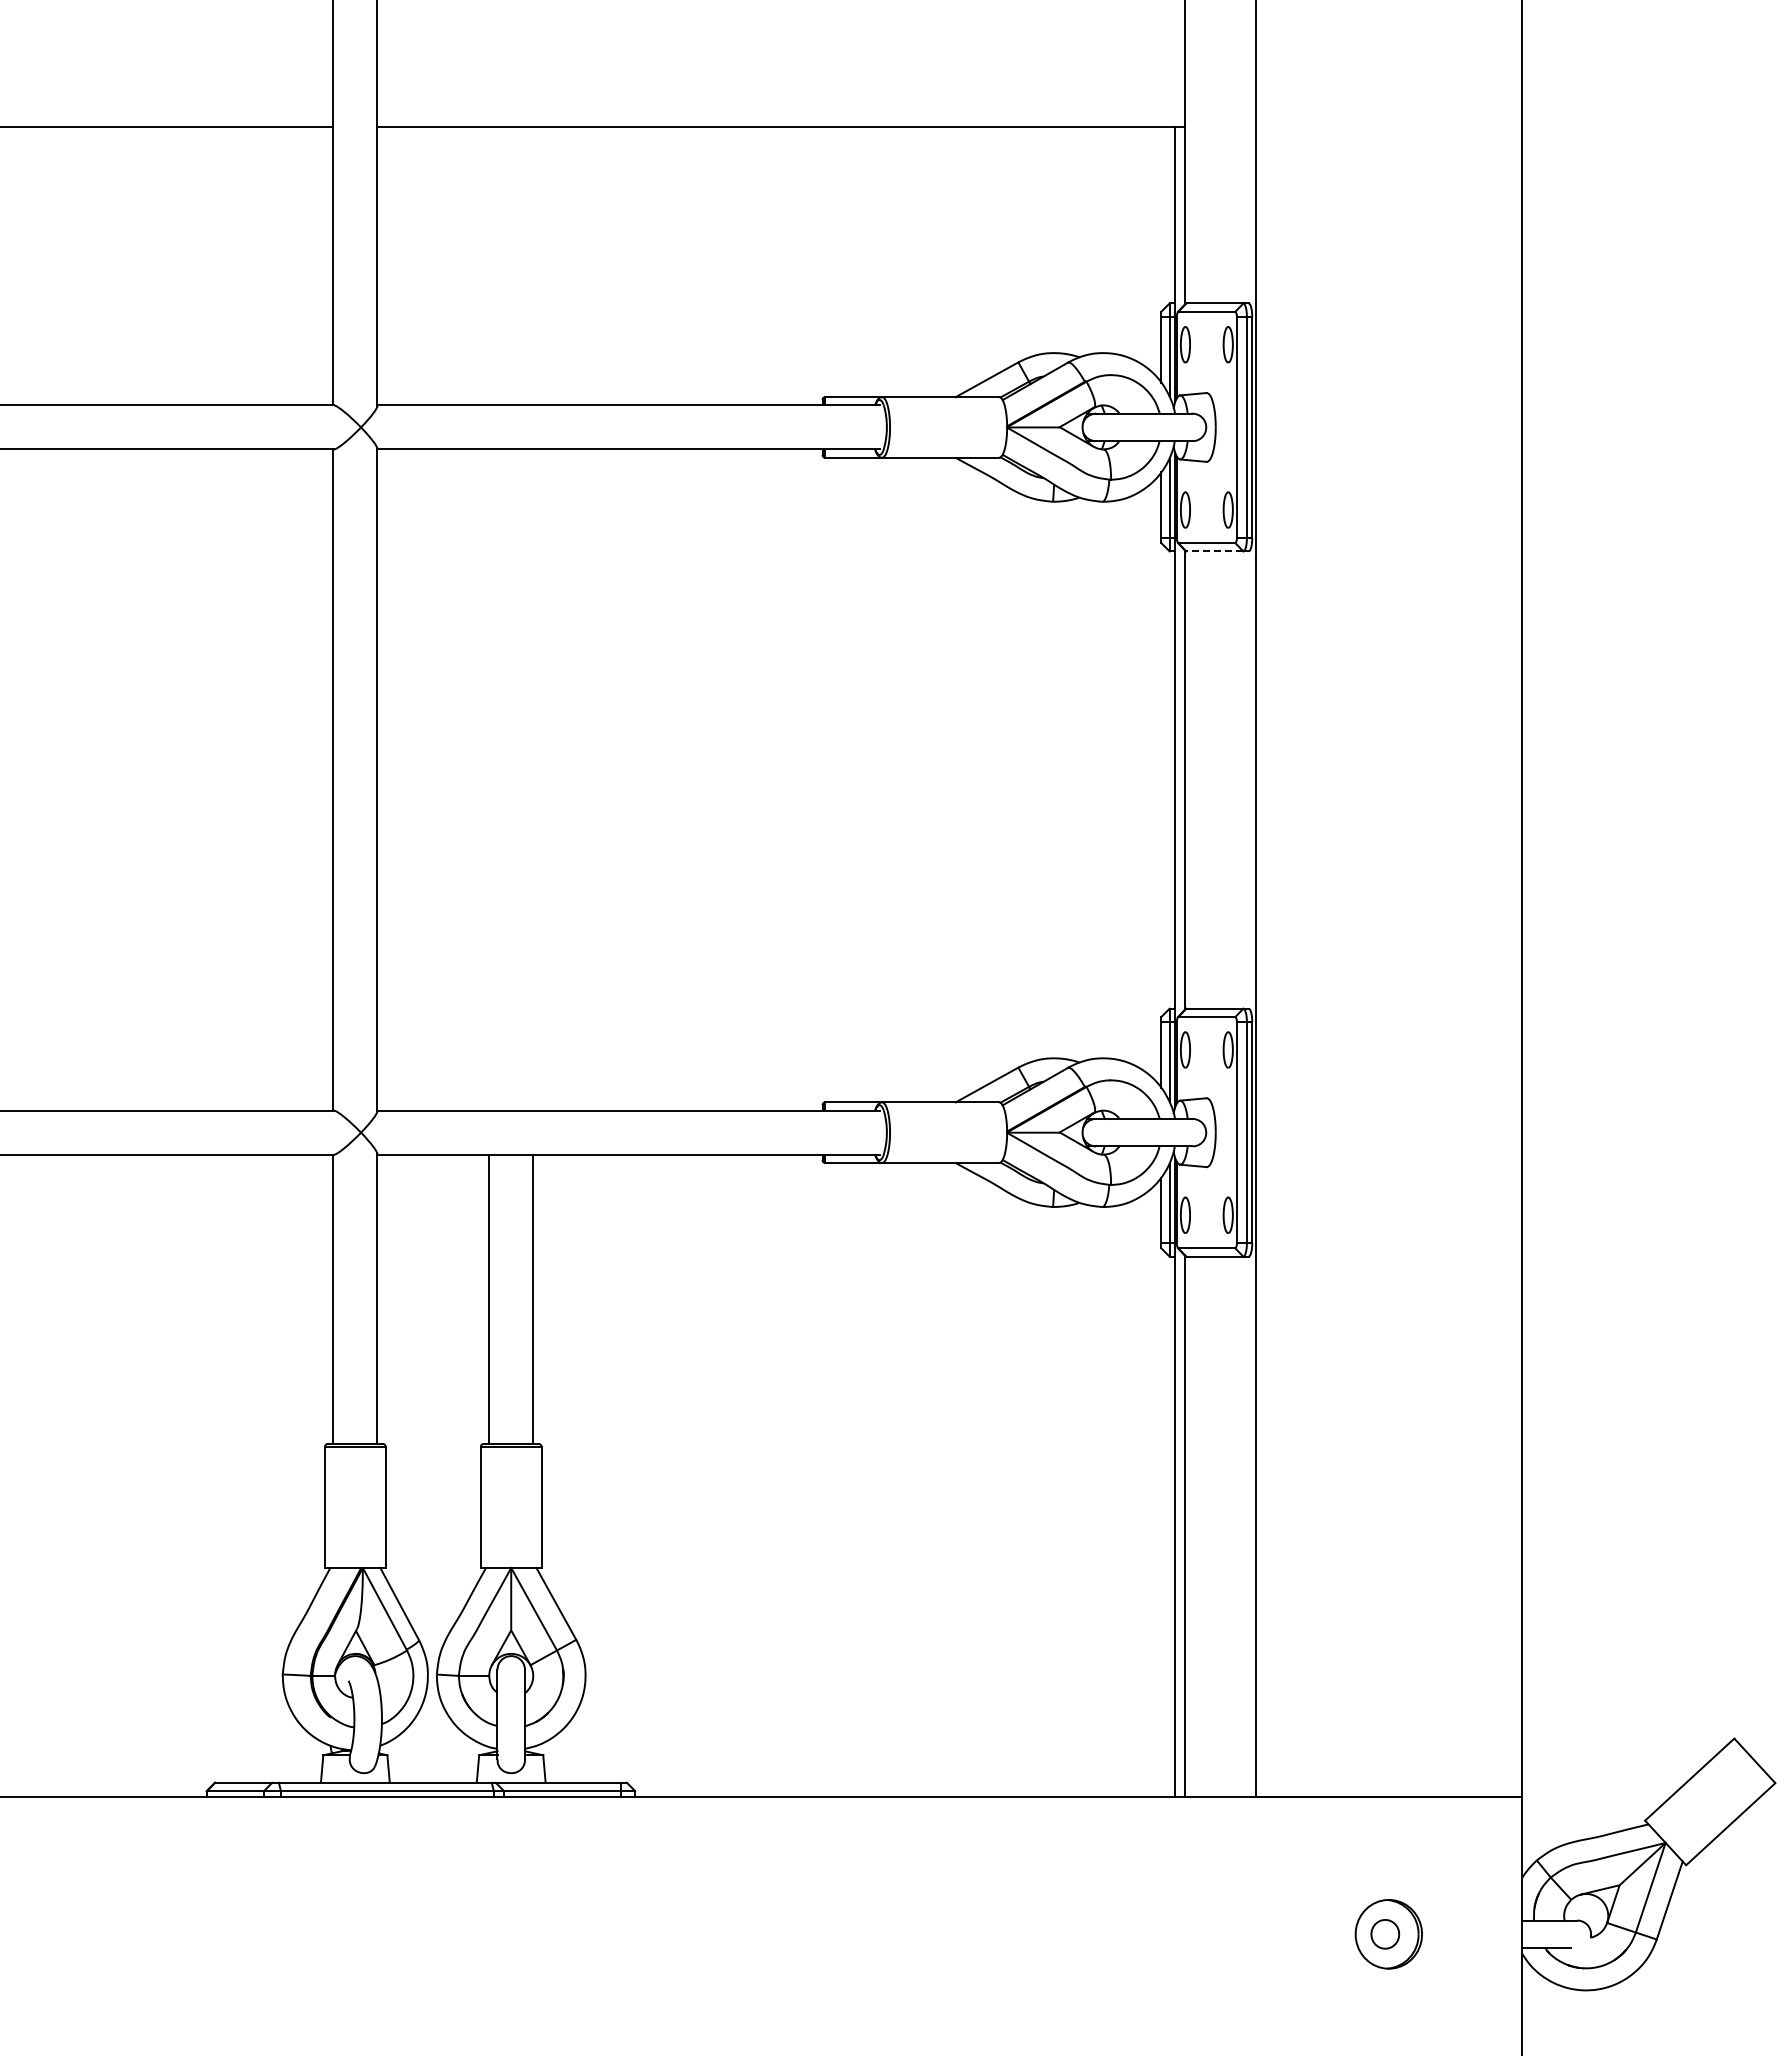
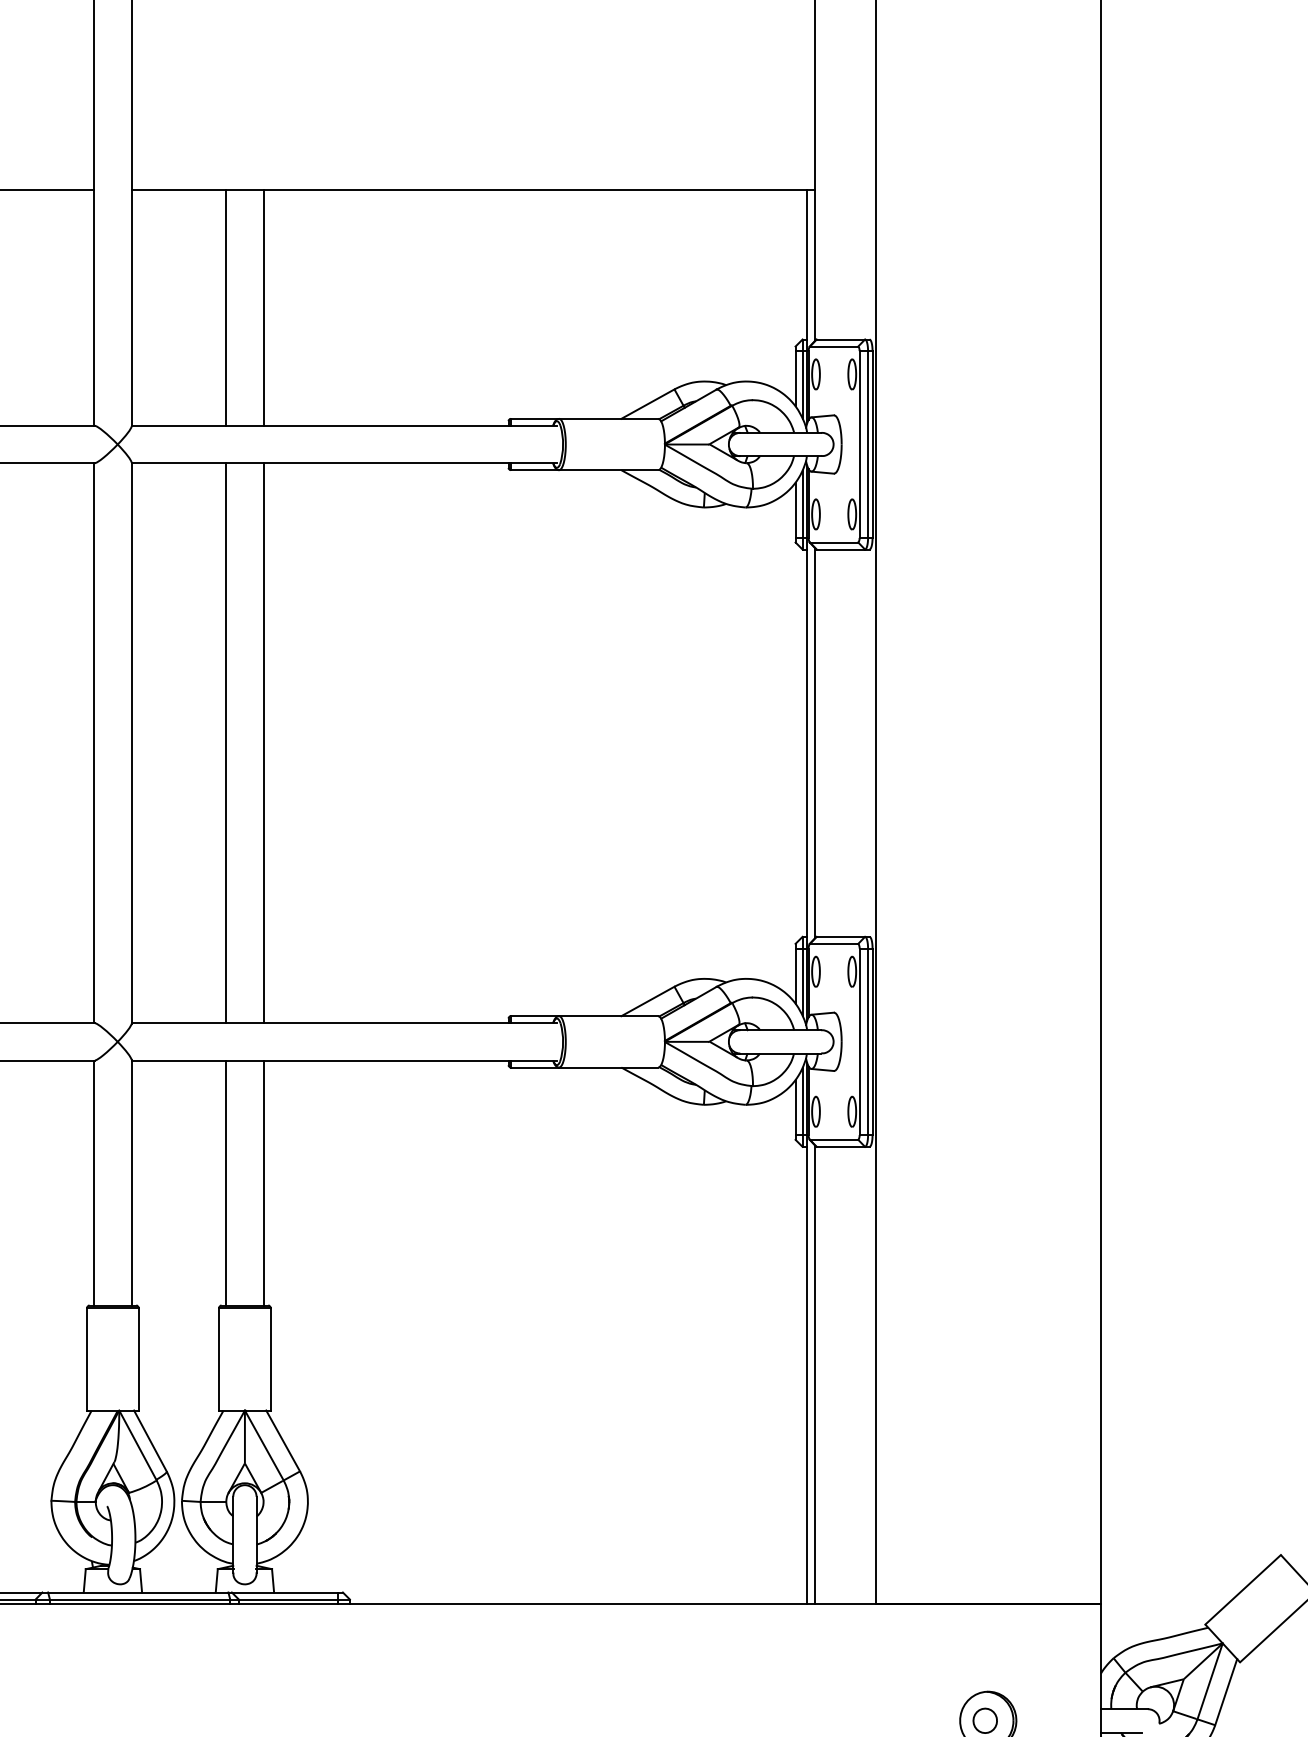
line: (489, 266) -> (226, 308), added
line: (533, 266) -> (263, 308), added
line: (1214, 551) -> (840, 549), dashed -> solid
line: (489, 779) -> (226, 742), added
line: (533, 779) -> (263, 742), added

